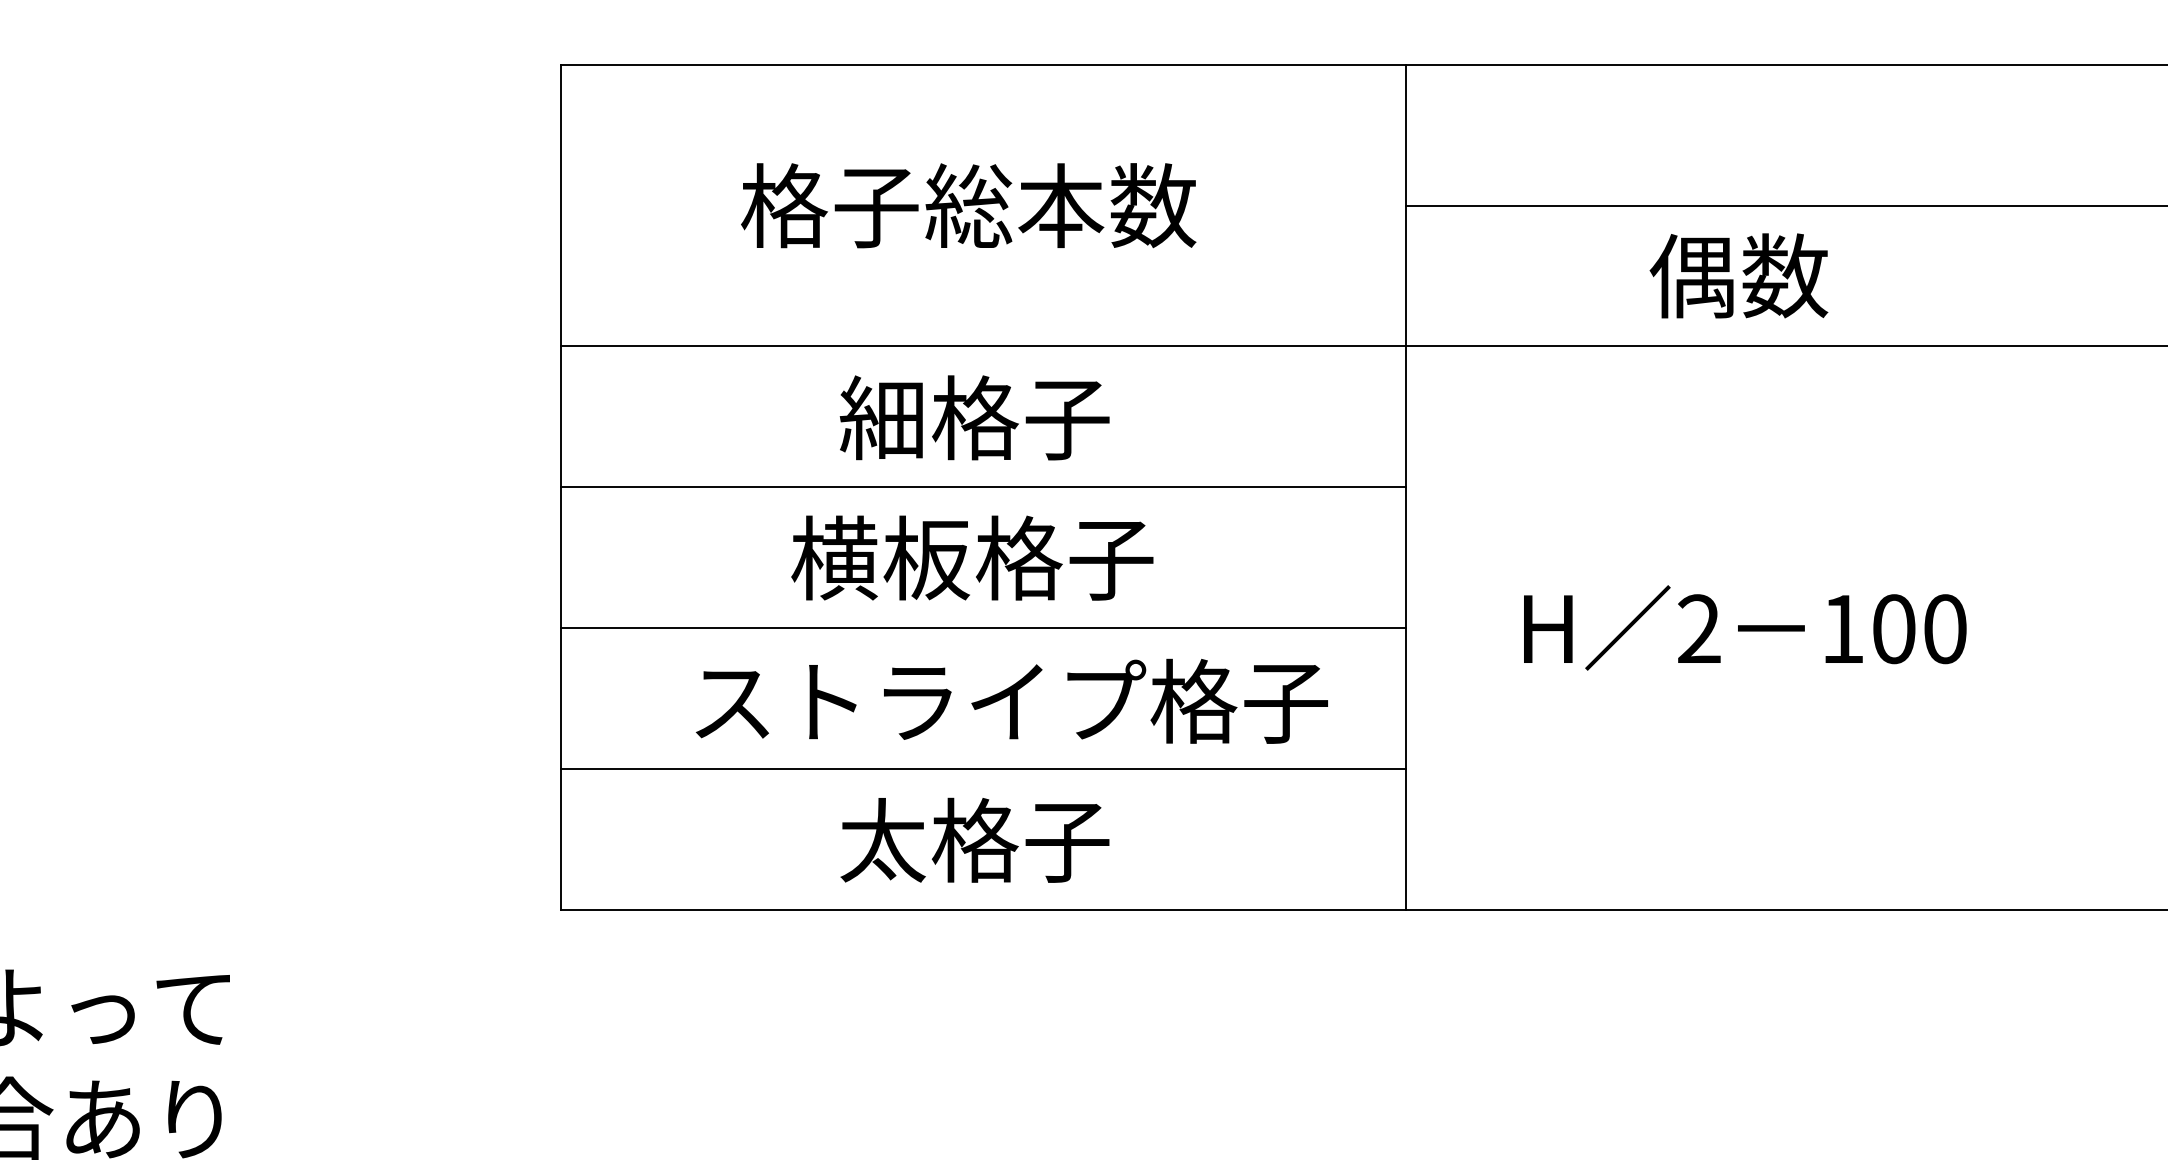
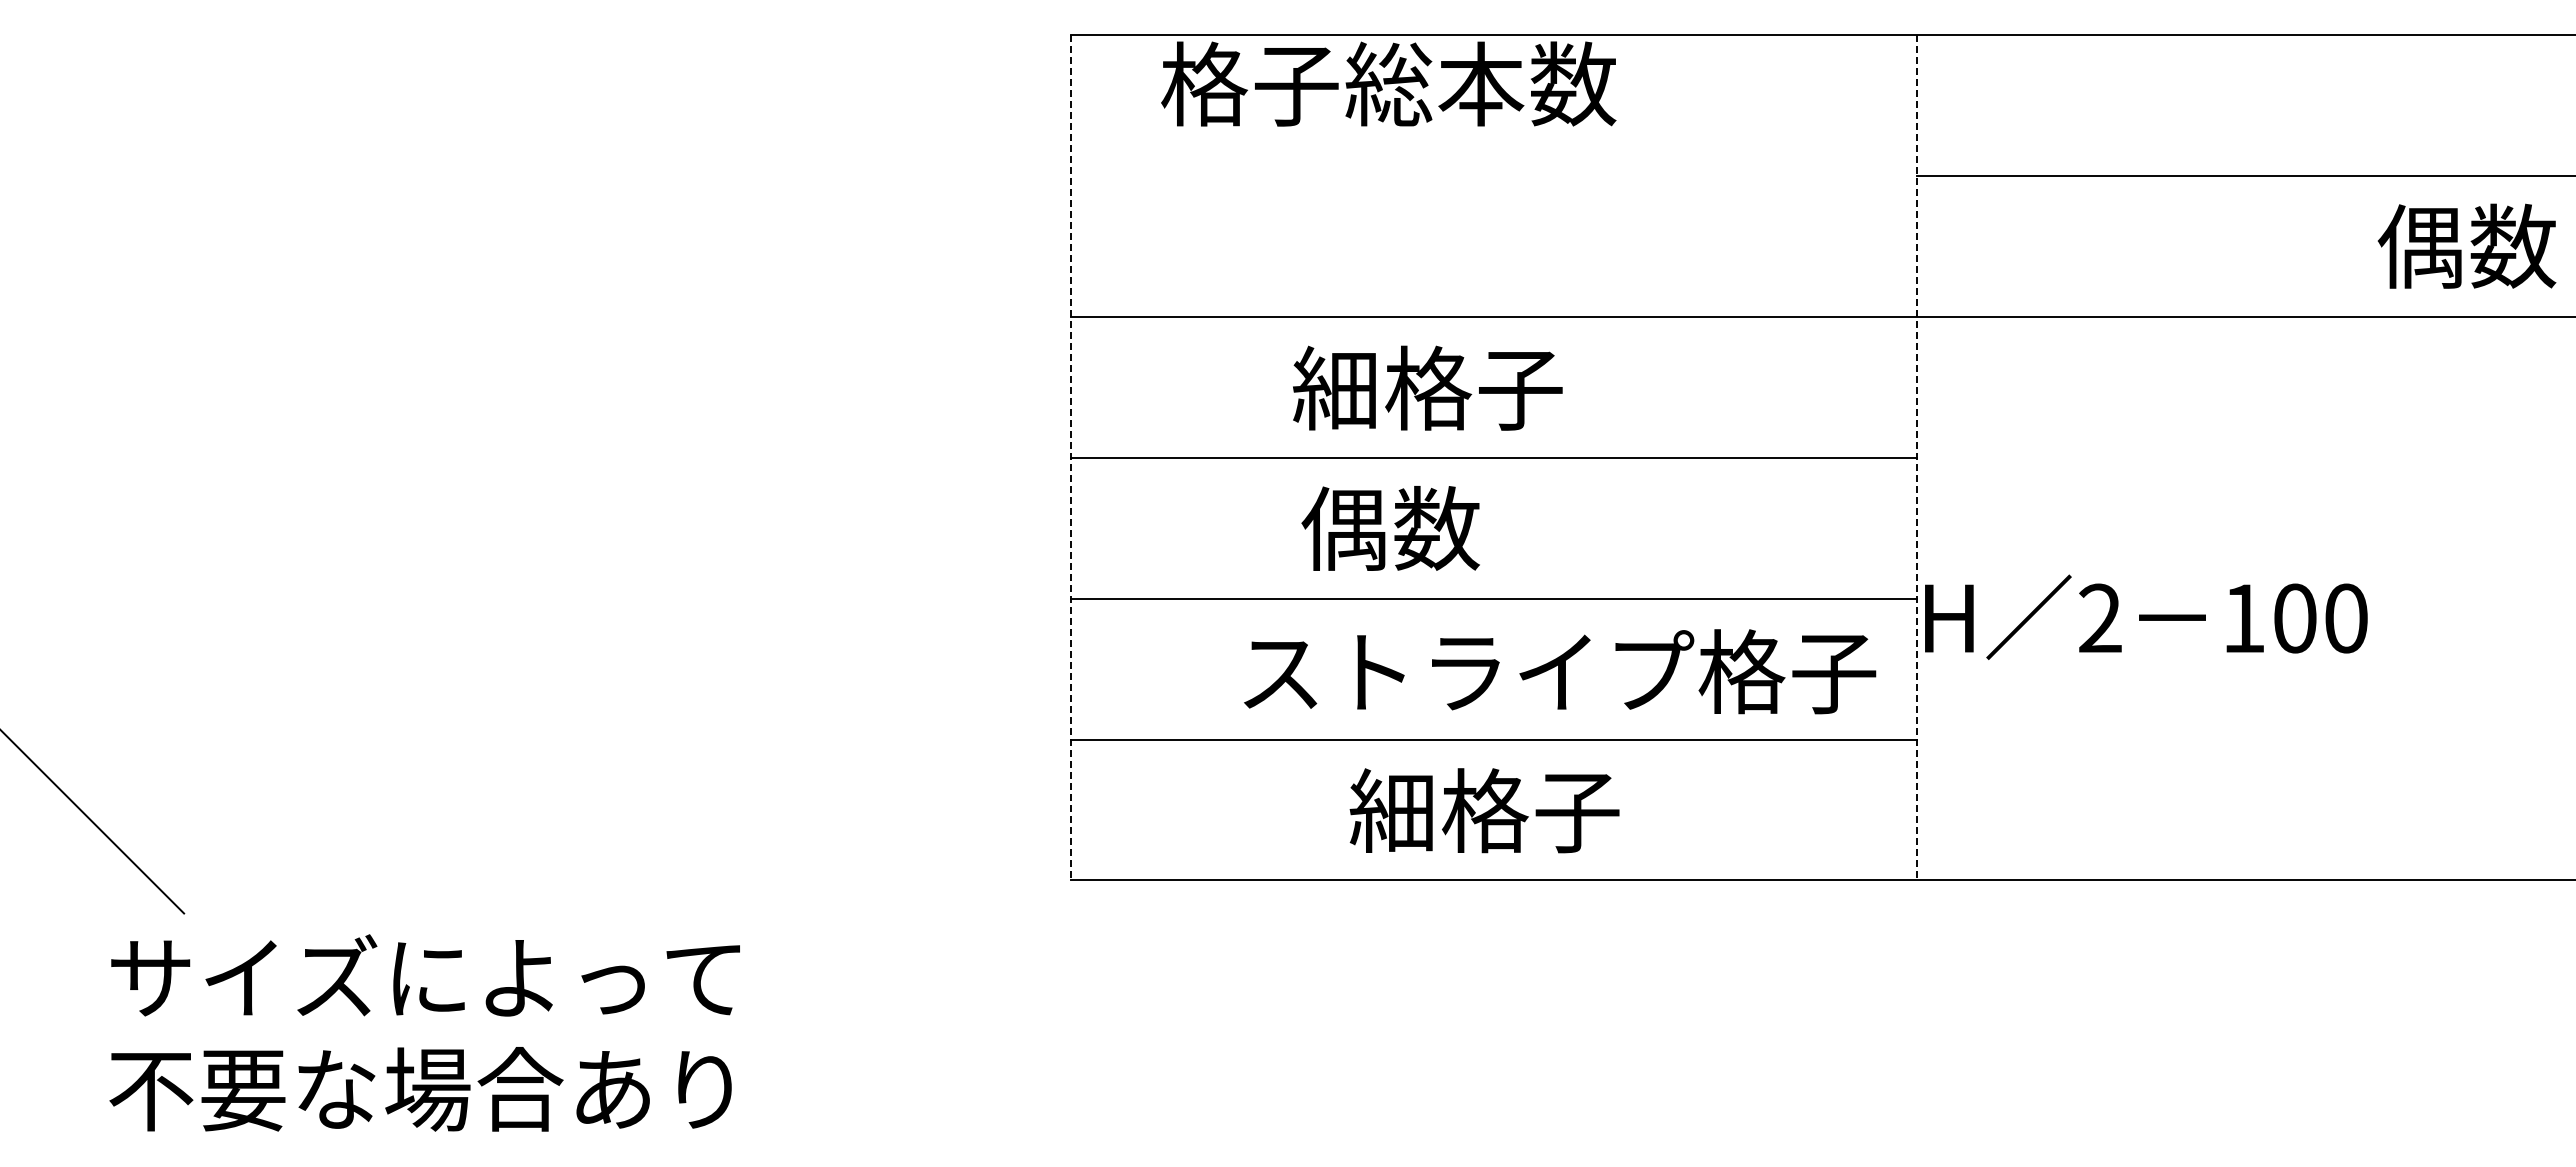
text: (968, 205) -> (1388, 83), moved
text: (1738, 275) -> (2466, 245), moved
text: (974, 417) -> (1427, 387), moved
line: (561, 487) -> (1071, 457), solid -> dashed
line: (1406, 487) -> (1916, 457), solid -> dashed
text: (972, 558) -> (1482, 528), 横板格子 -> 偶数
text: (1745, 627) -> (2146, 616), moved
text: (1012, 701) -> (1560, 671), moved
text: (882, 840) -> (1392, 810), 太格子 -> 細格子

